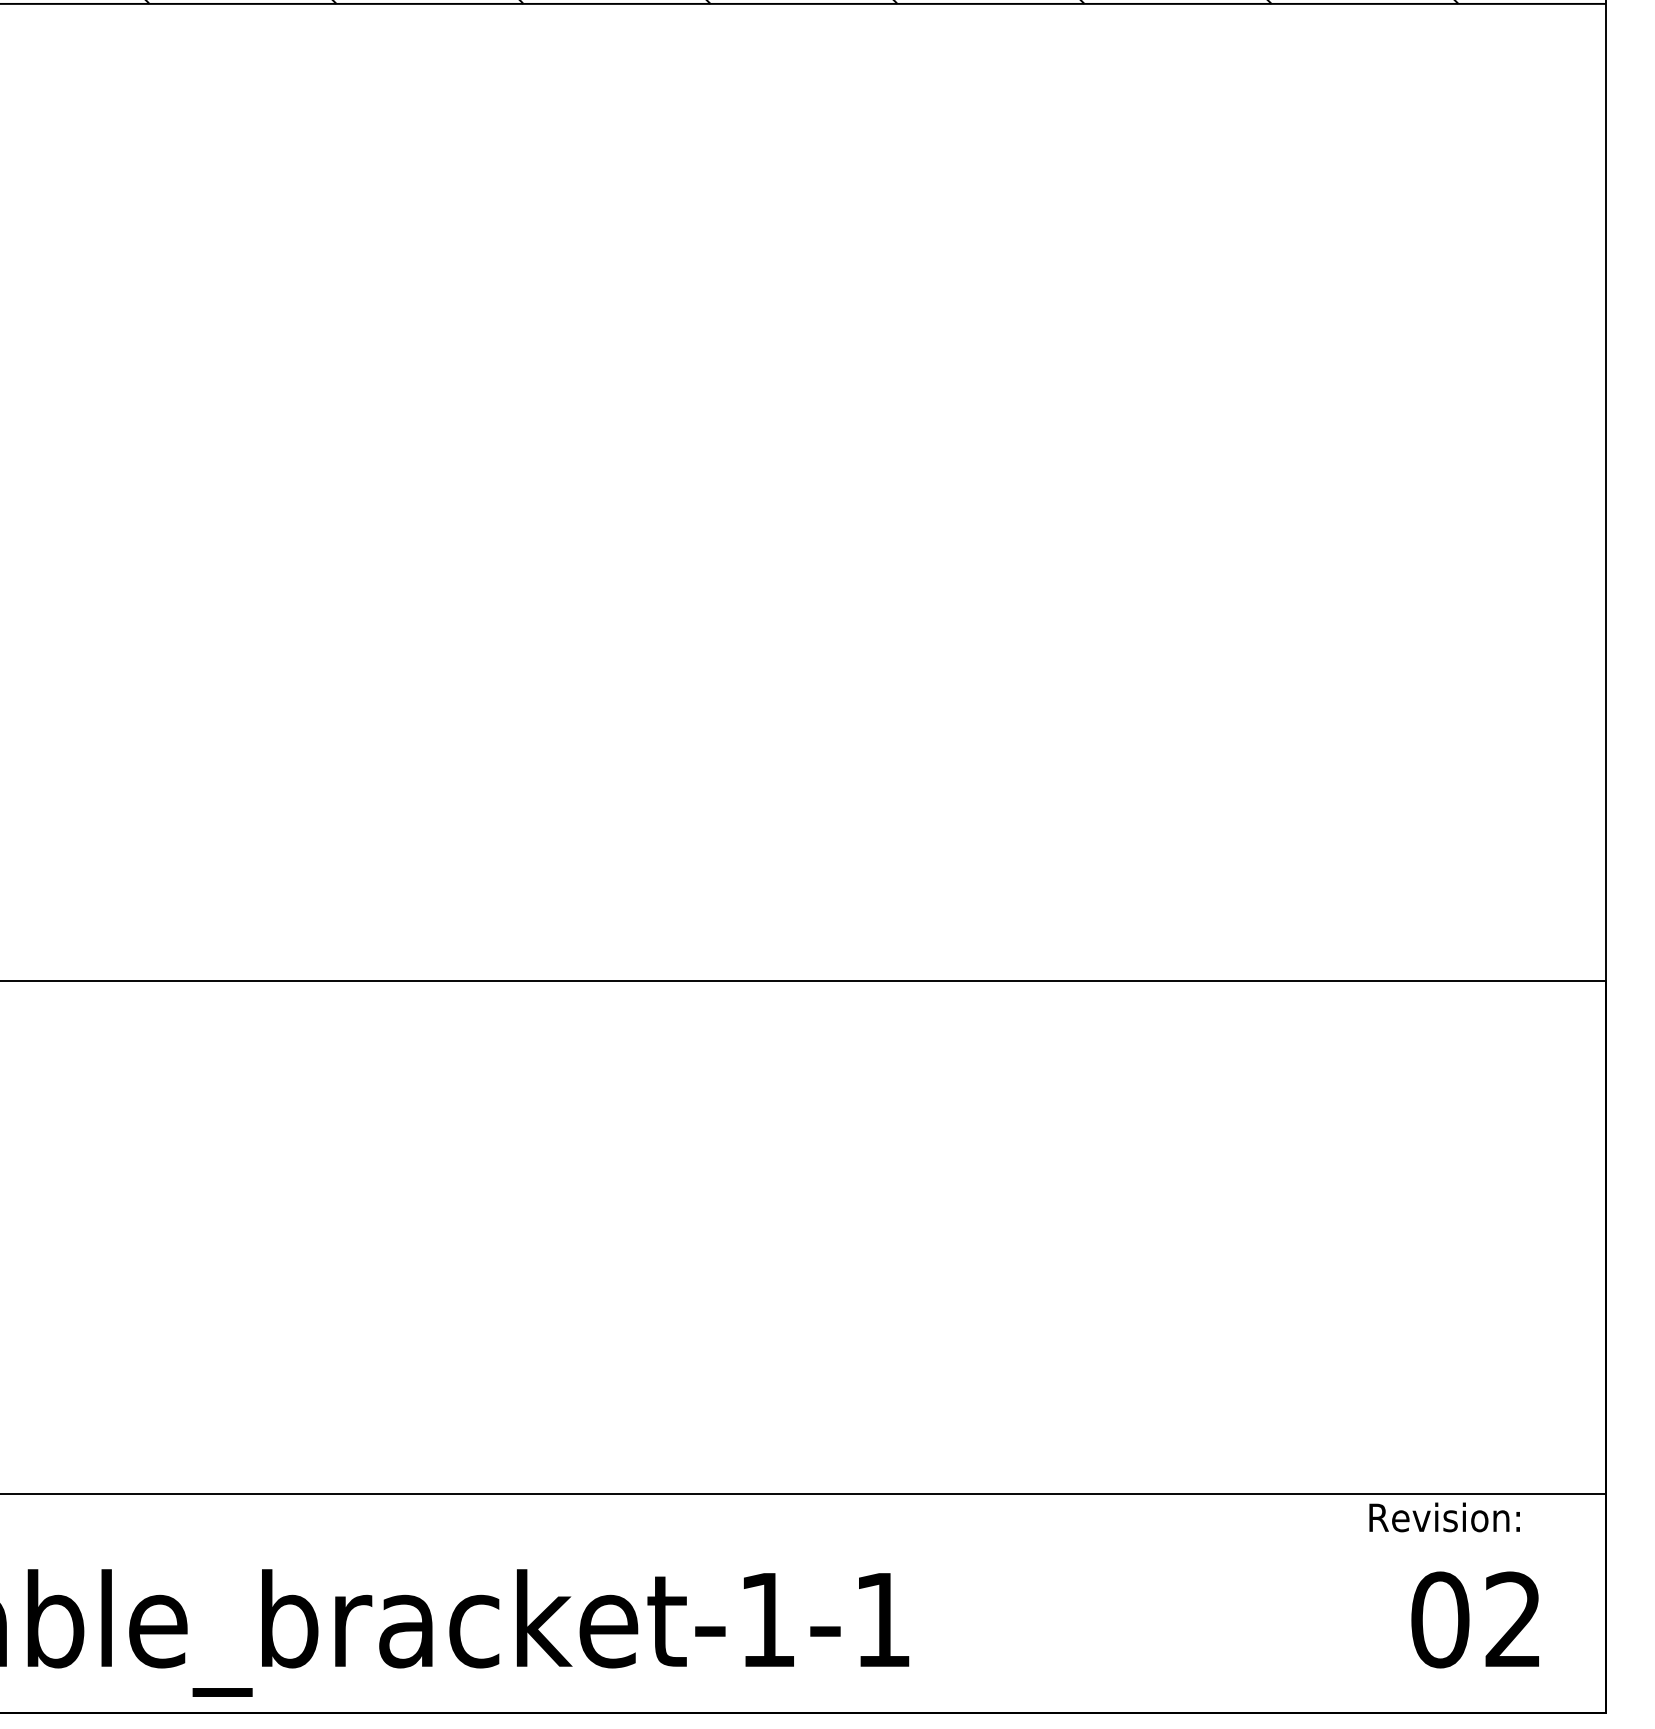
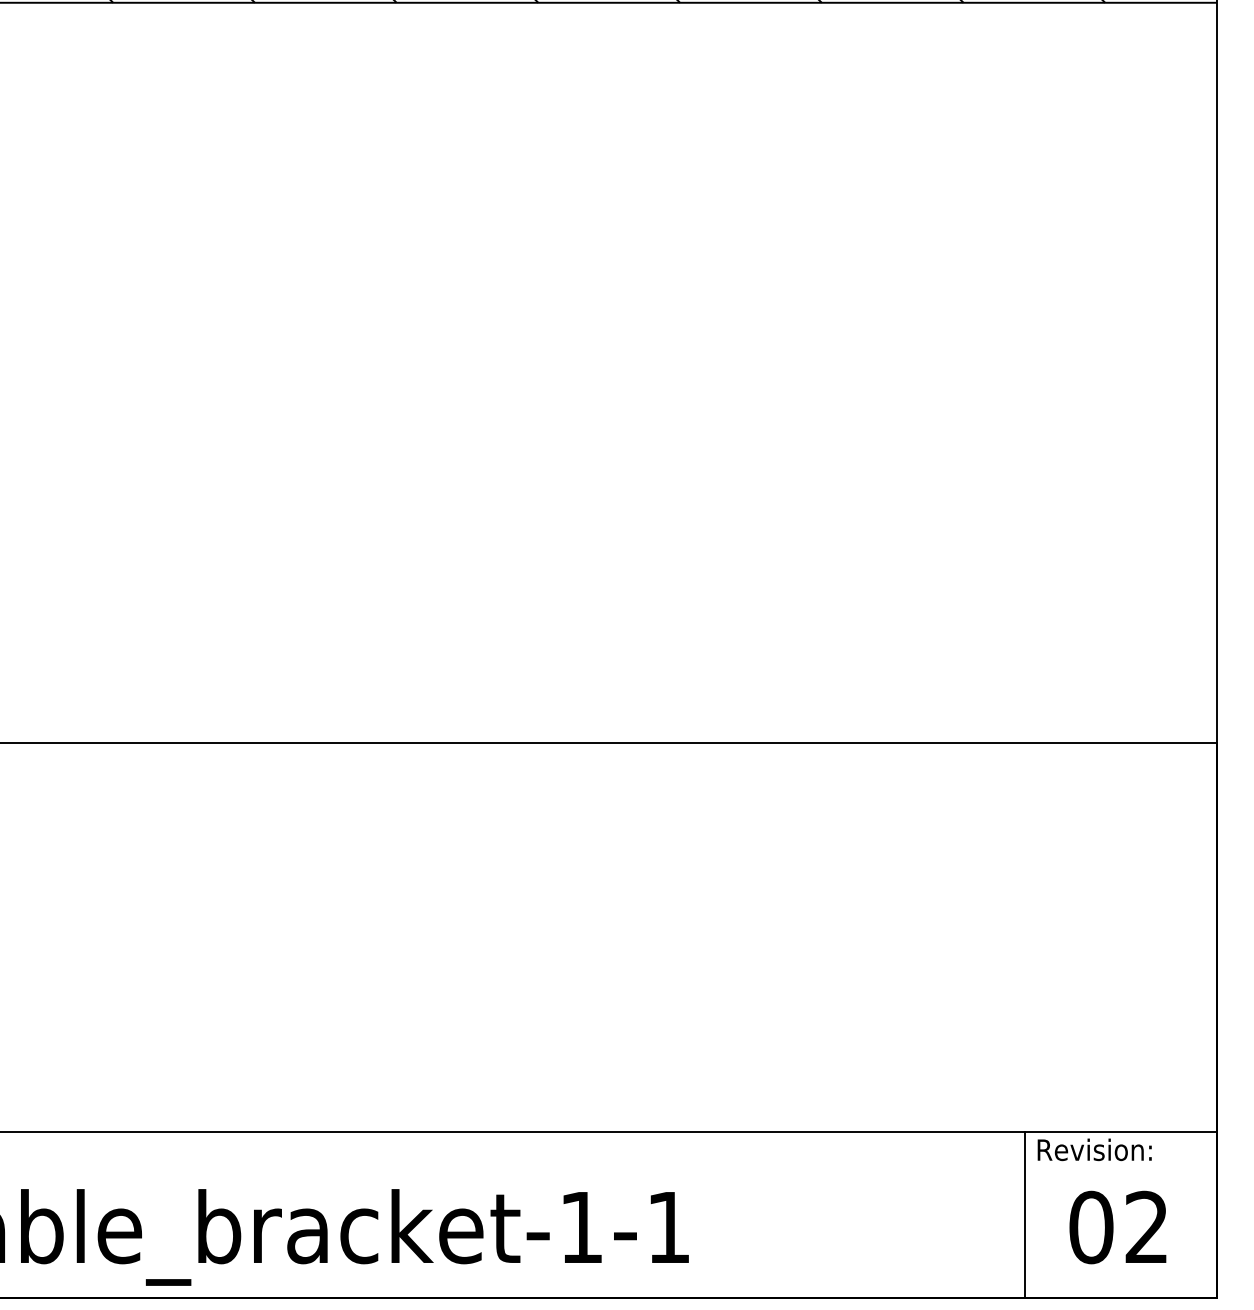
line: (1353, 1604) -> (1025, 1215), added

